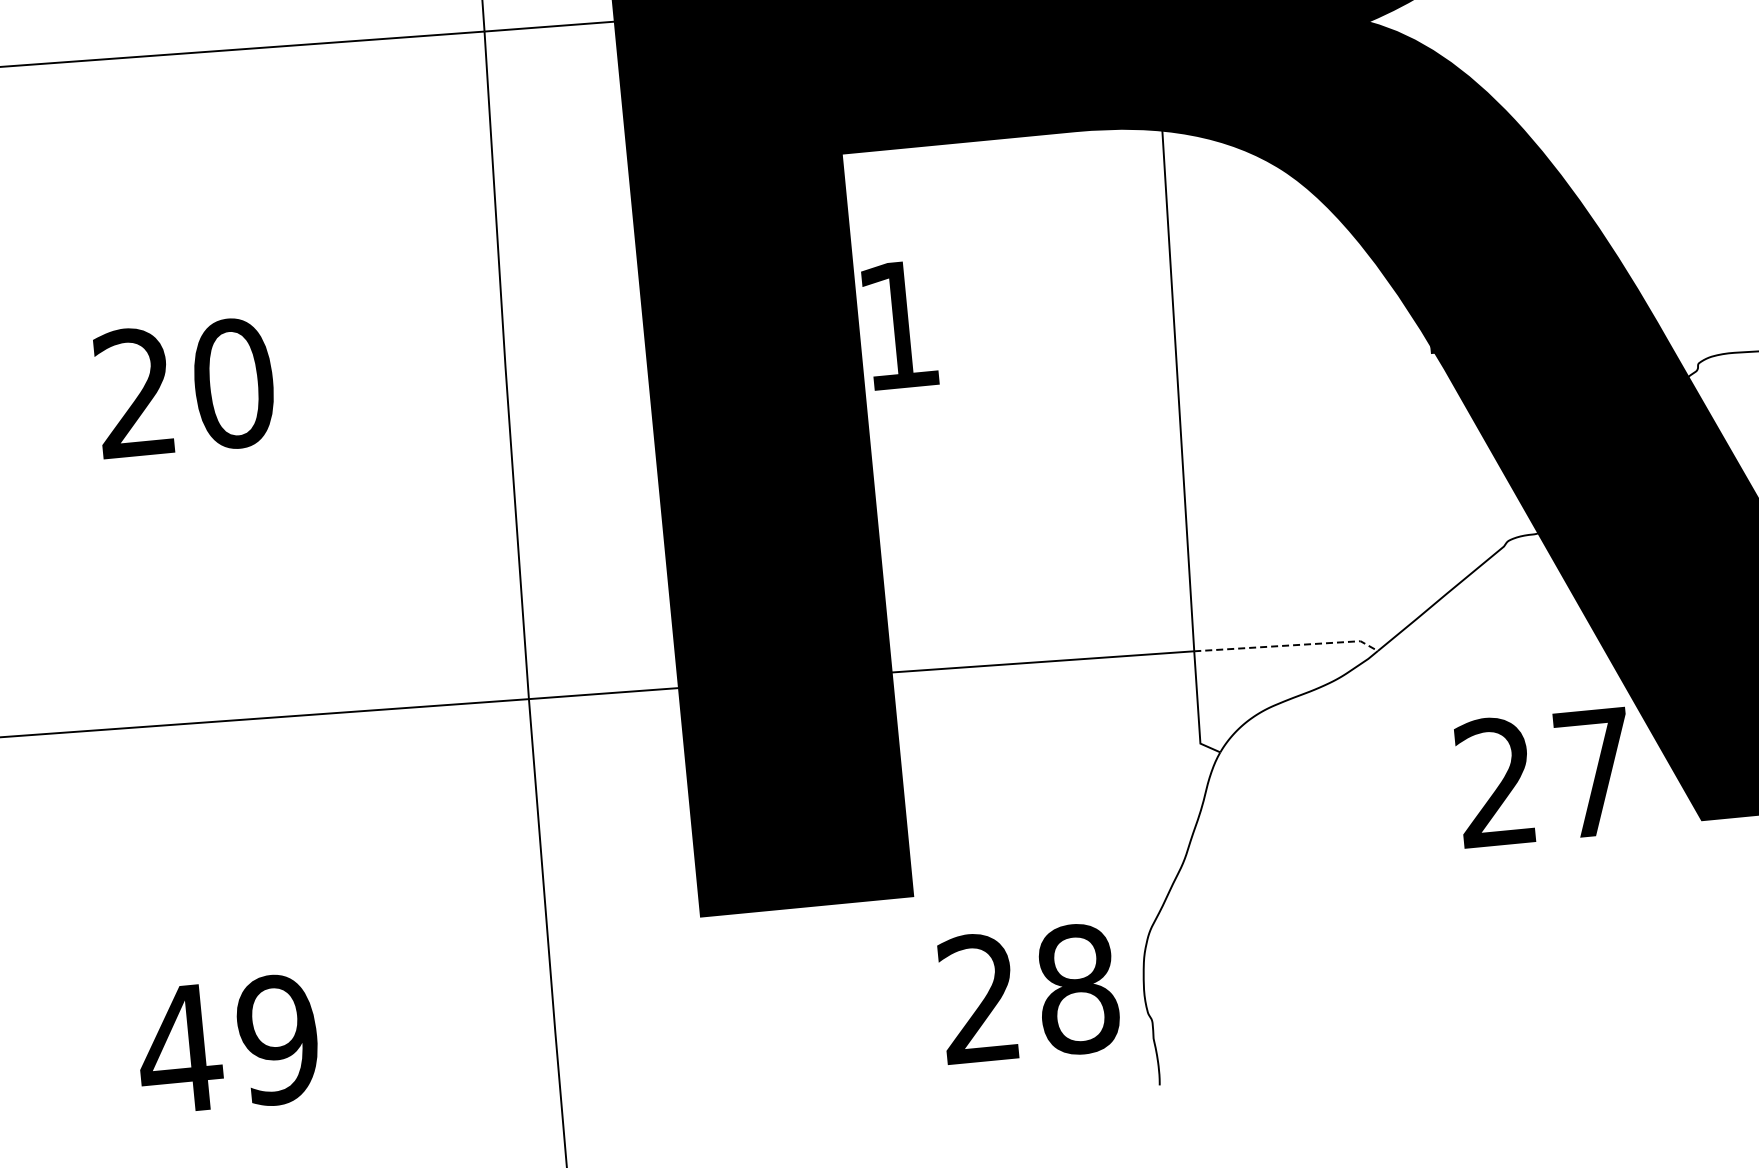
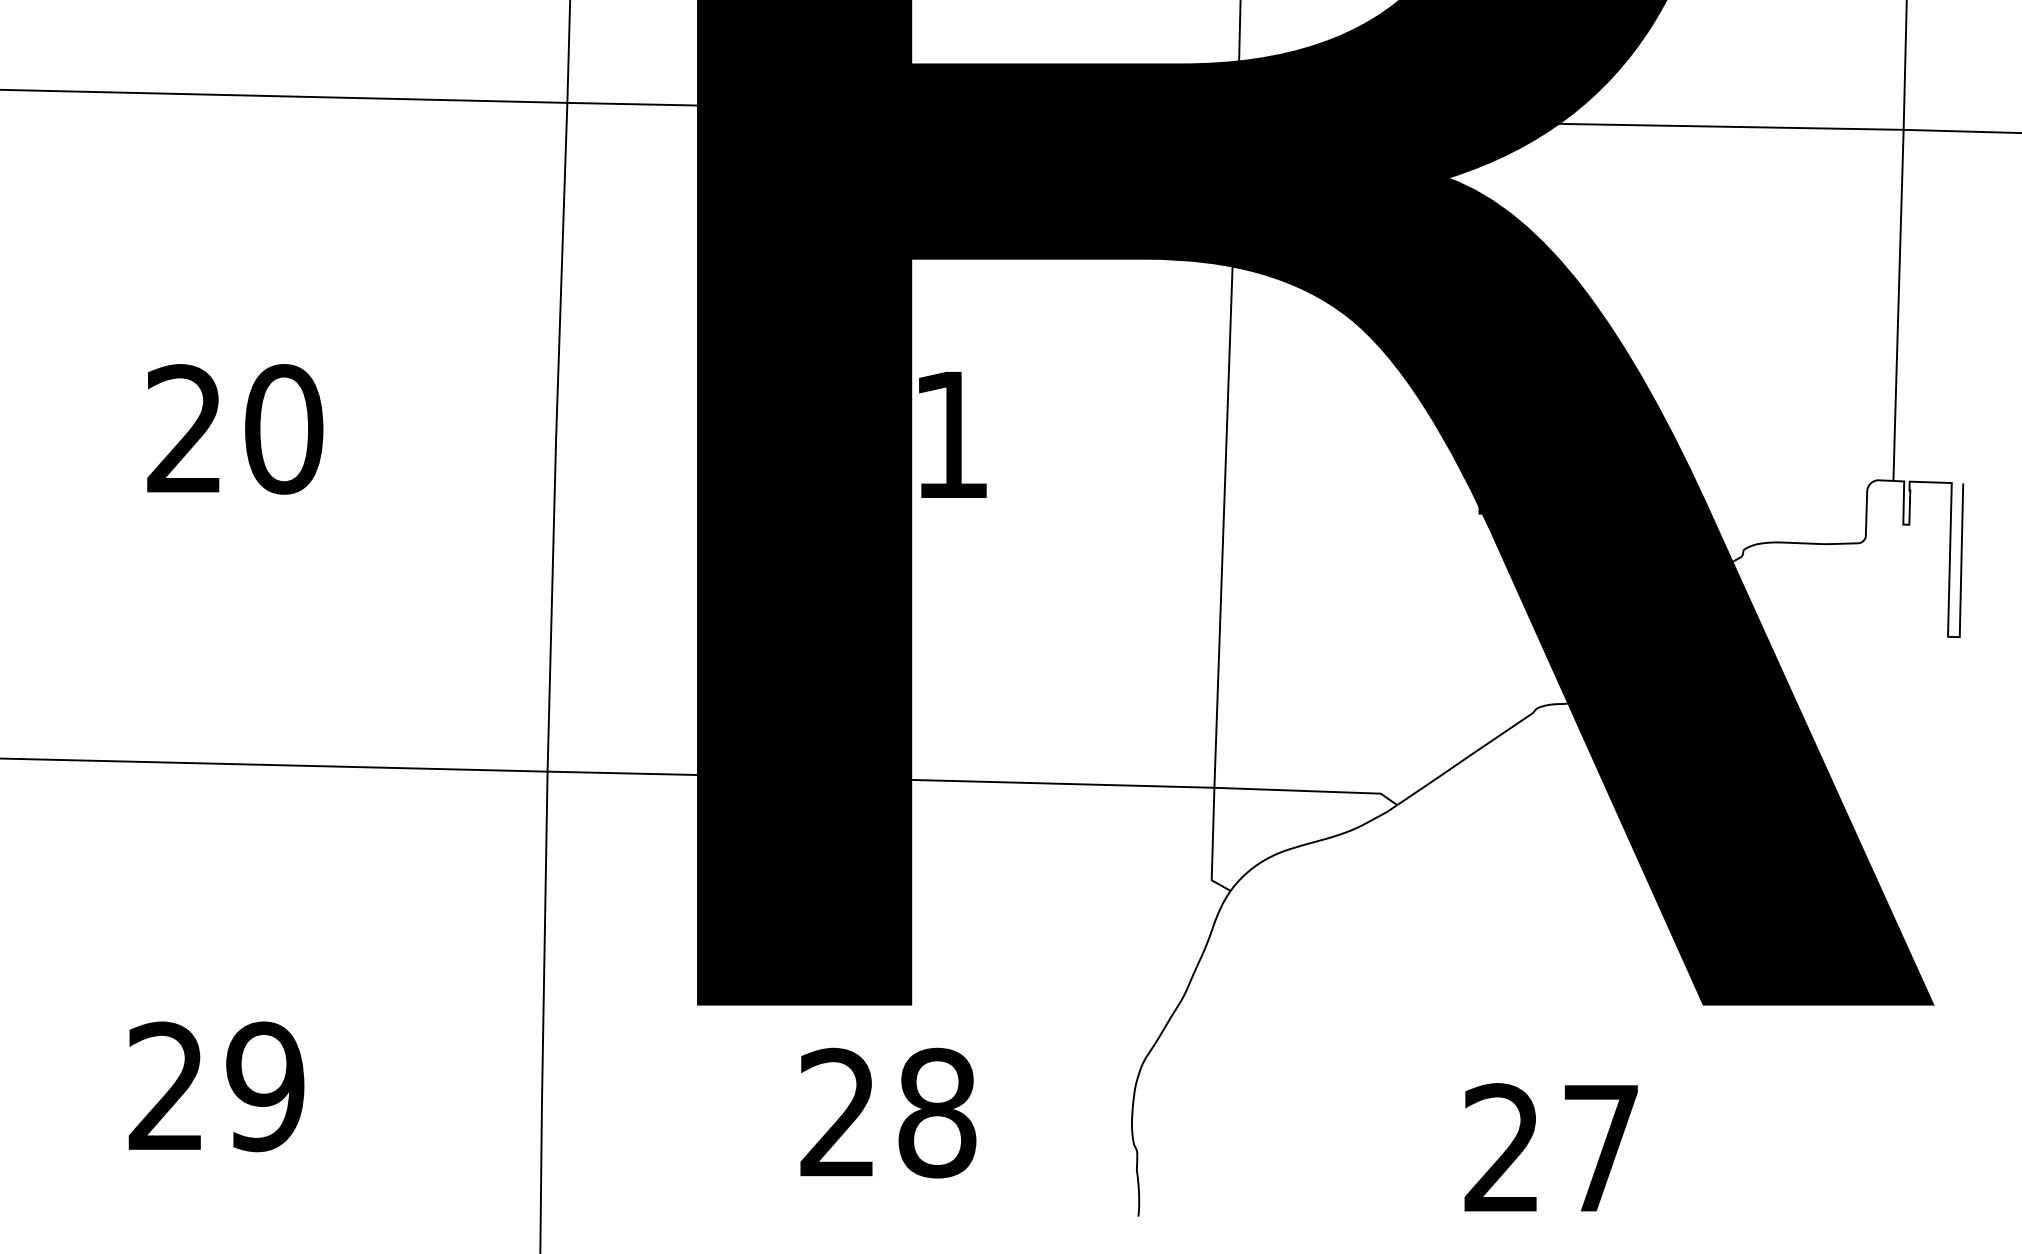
line: (1289, 645) -> (1309, 791), dashed -> solid
text: (1544, 777) -> (1550, 1147), moved
text: (1029, 993) -> (888, 1112), moved
text: (179, 1048) -> (166, 1085), 49 -> 29

